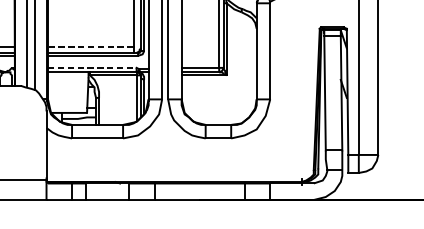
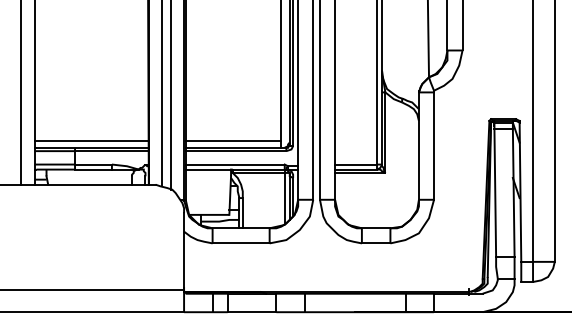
line: (90, 47) -> (233, 141), dashed -> solid
line: (92, 67) -> (235, 164), dashed -> solid

